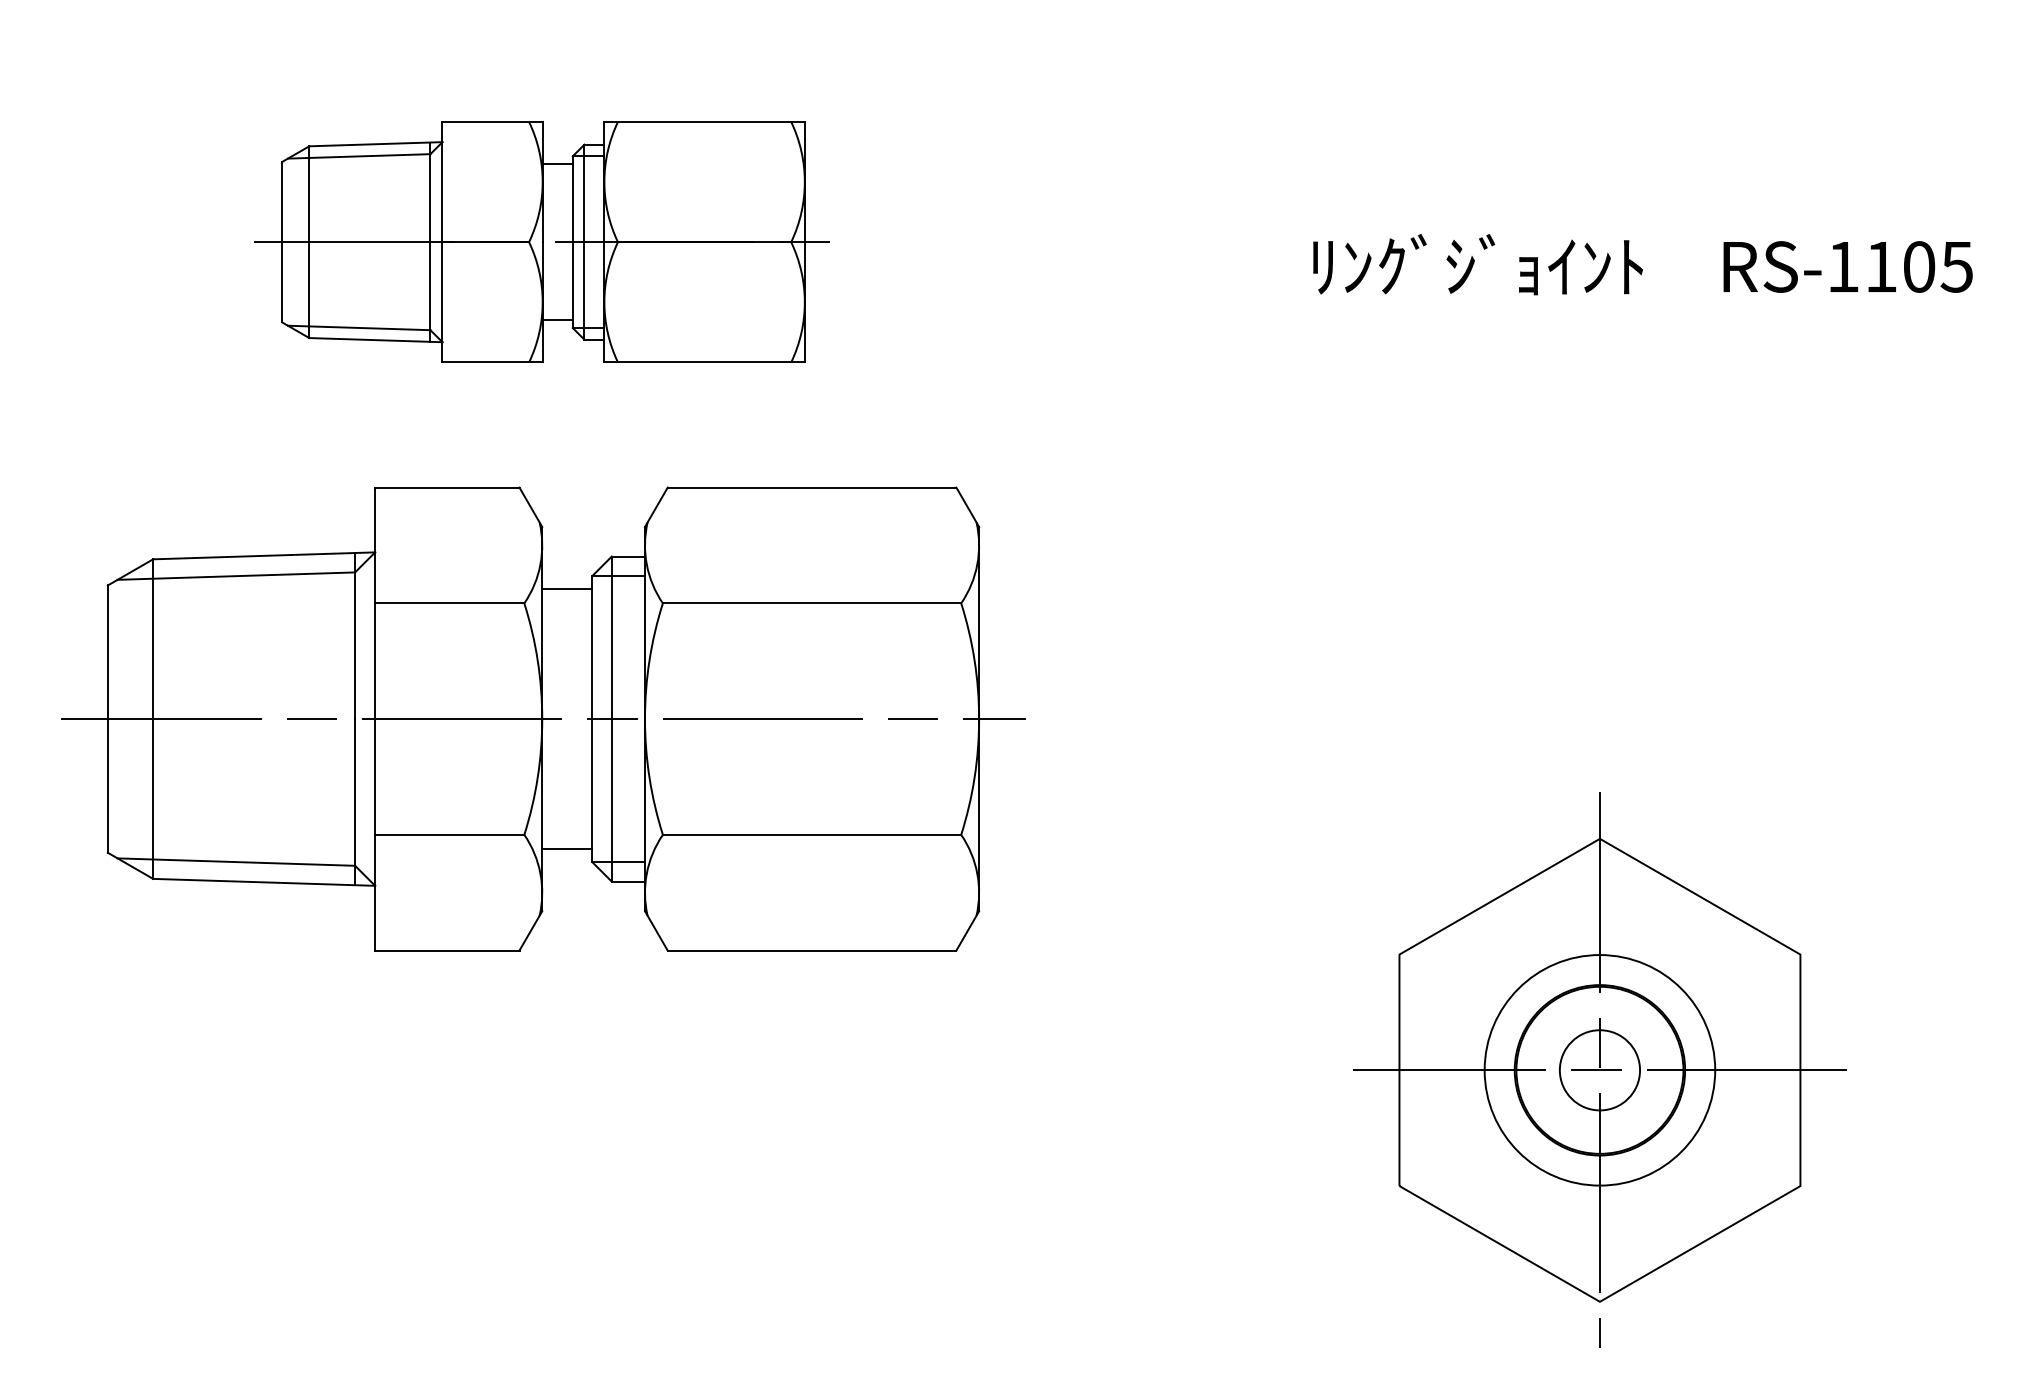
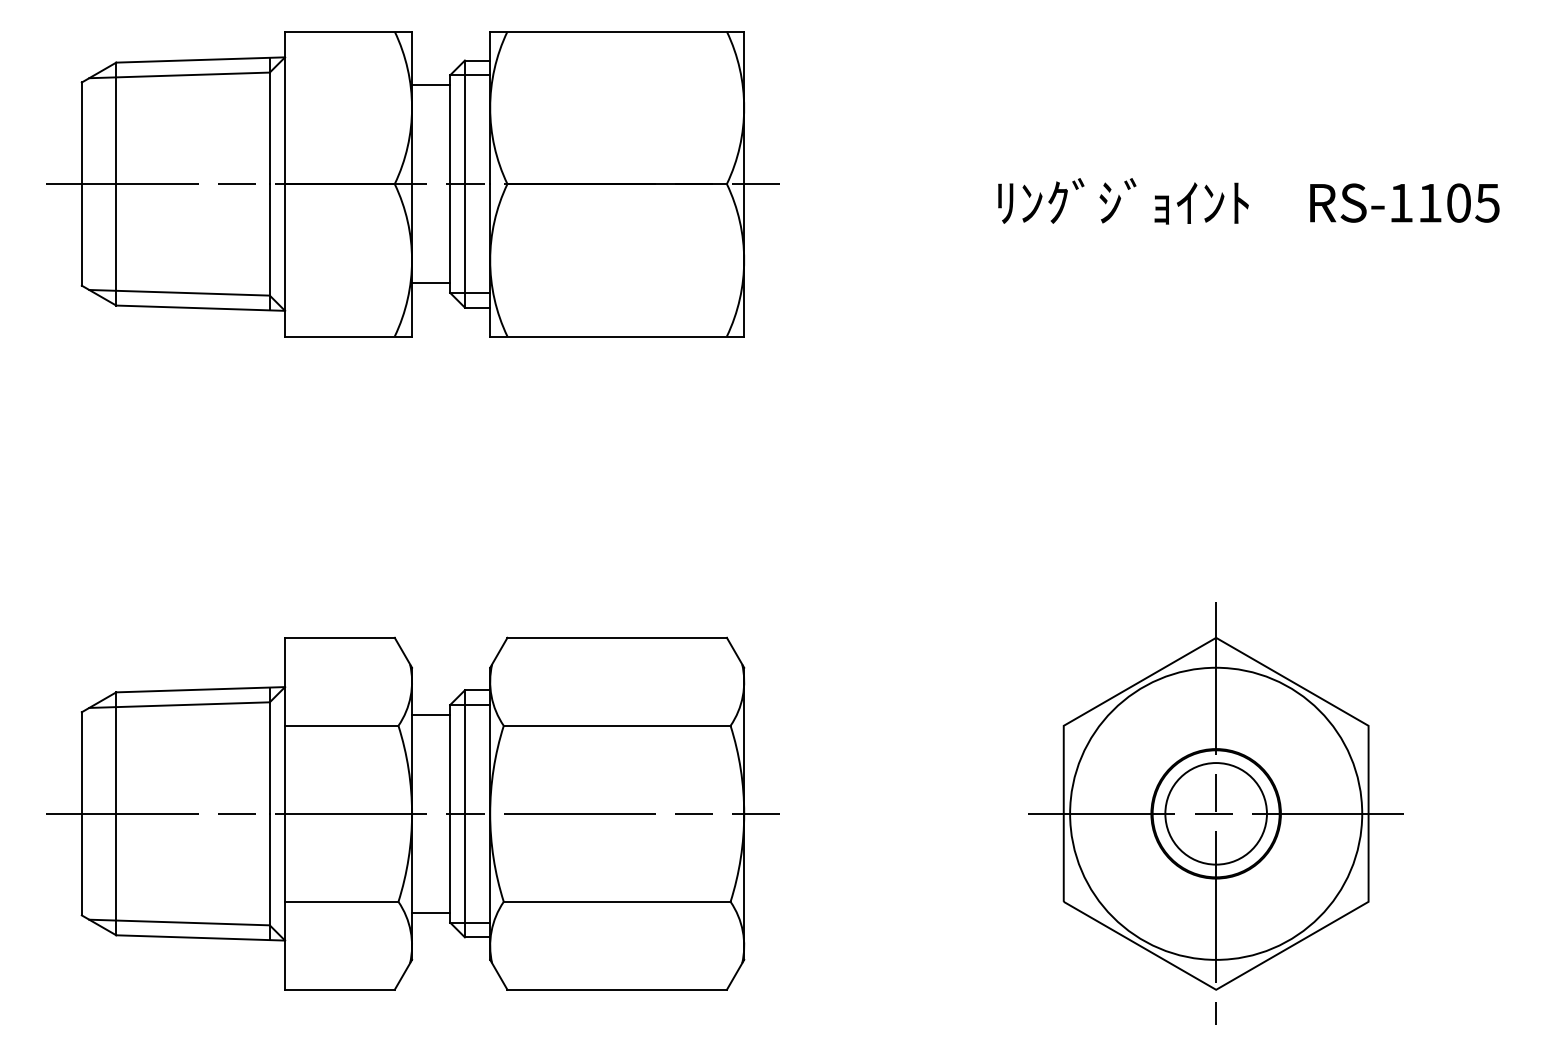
part: (542, 242) -> (412, 184), size x1.67
part: (542, 718) -> (412, 813), moved
circle: (1599, 1069) -> (1215, 813), size x1.67
circle: (1600, 1069) -> (1216, 813), size x1.67

